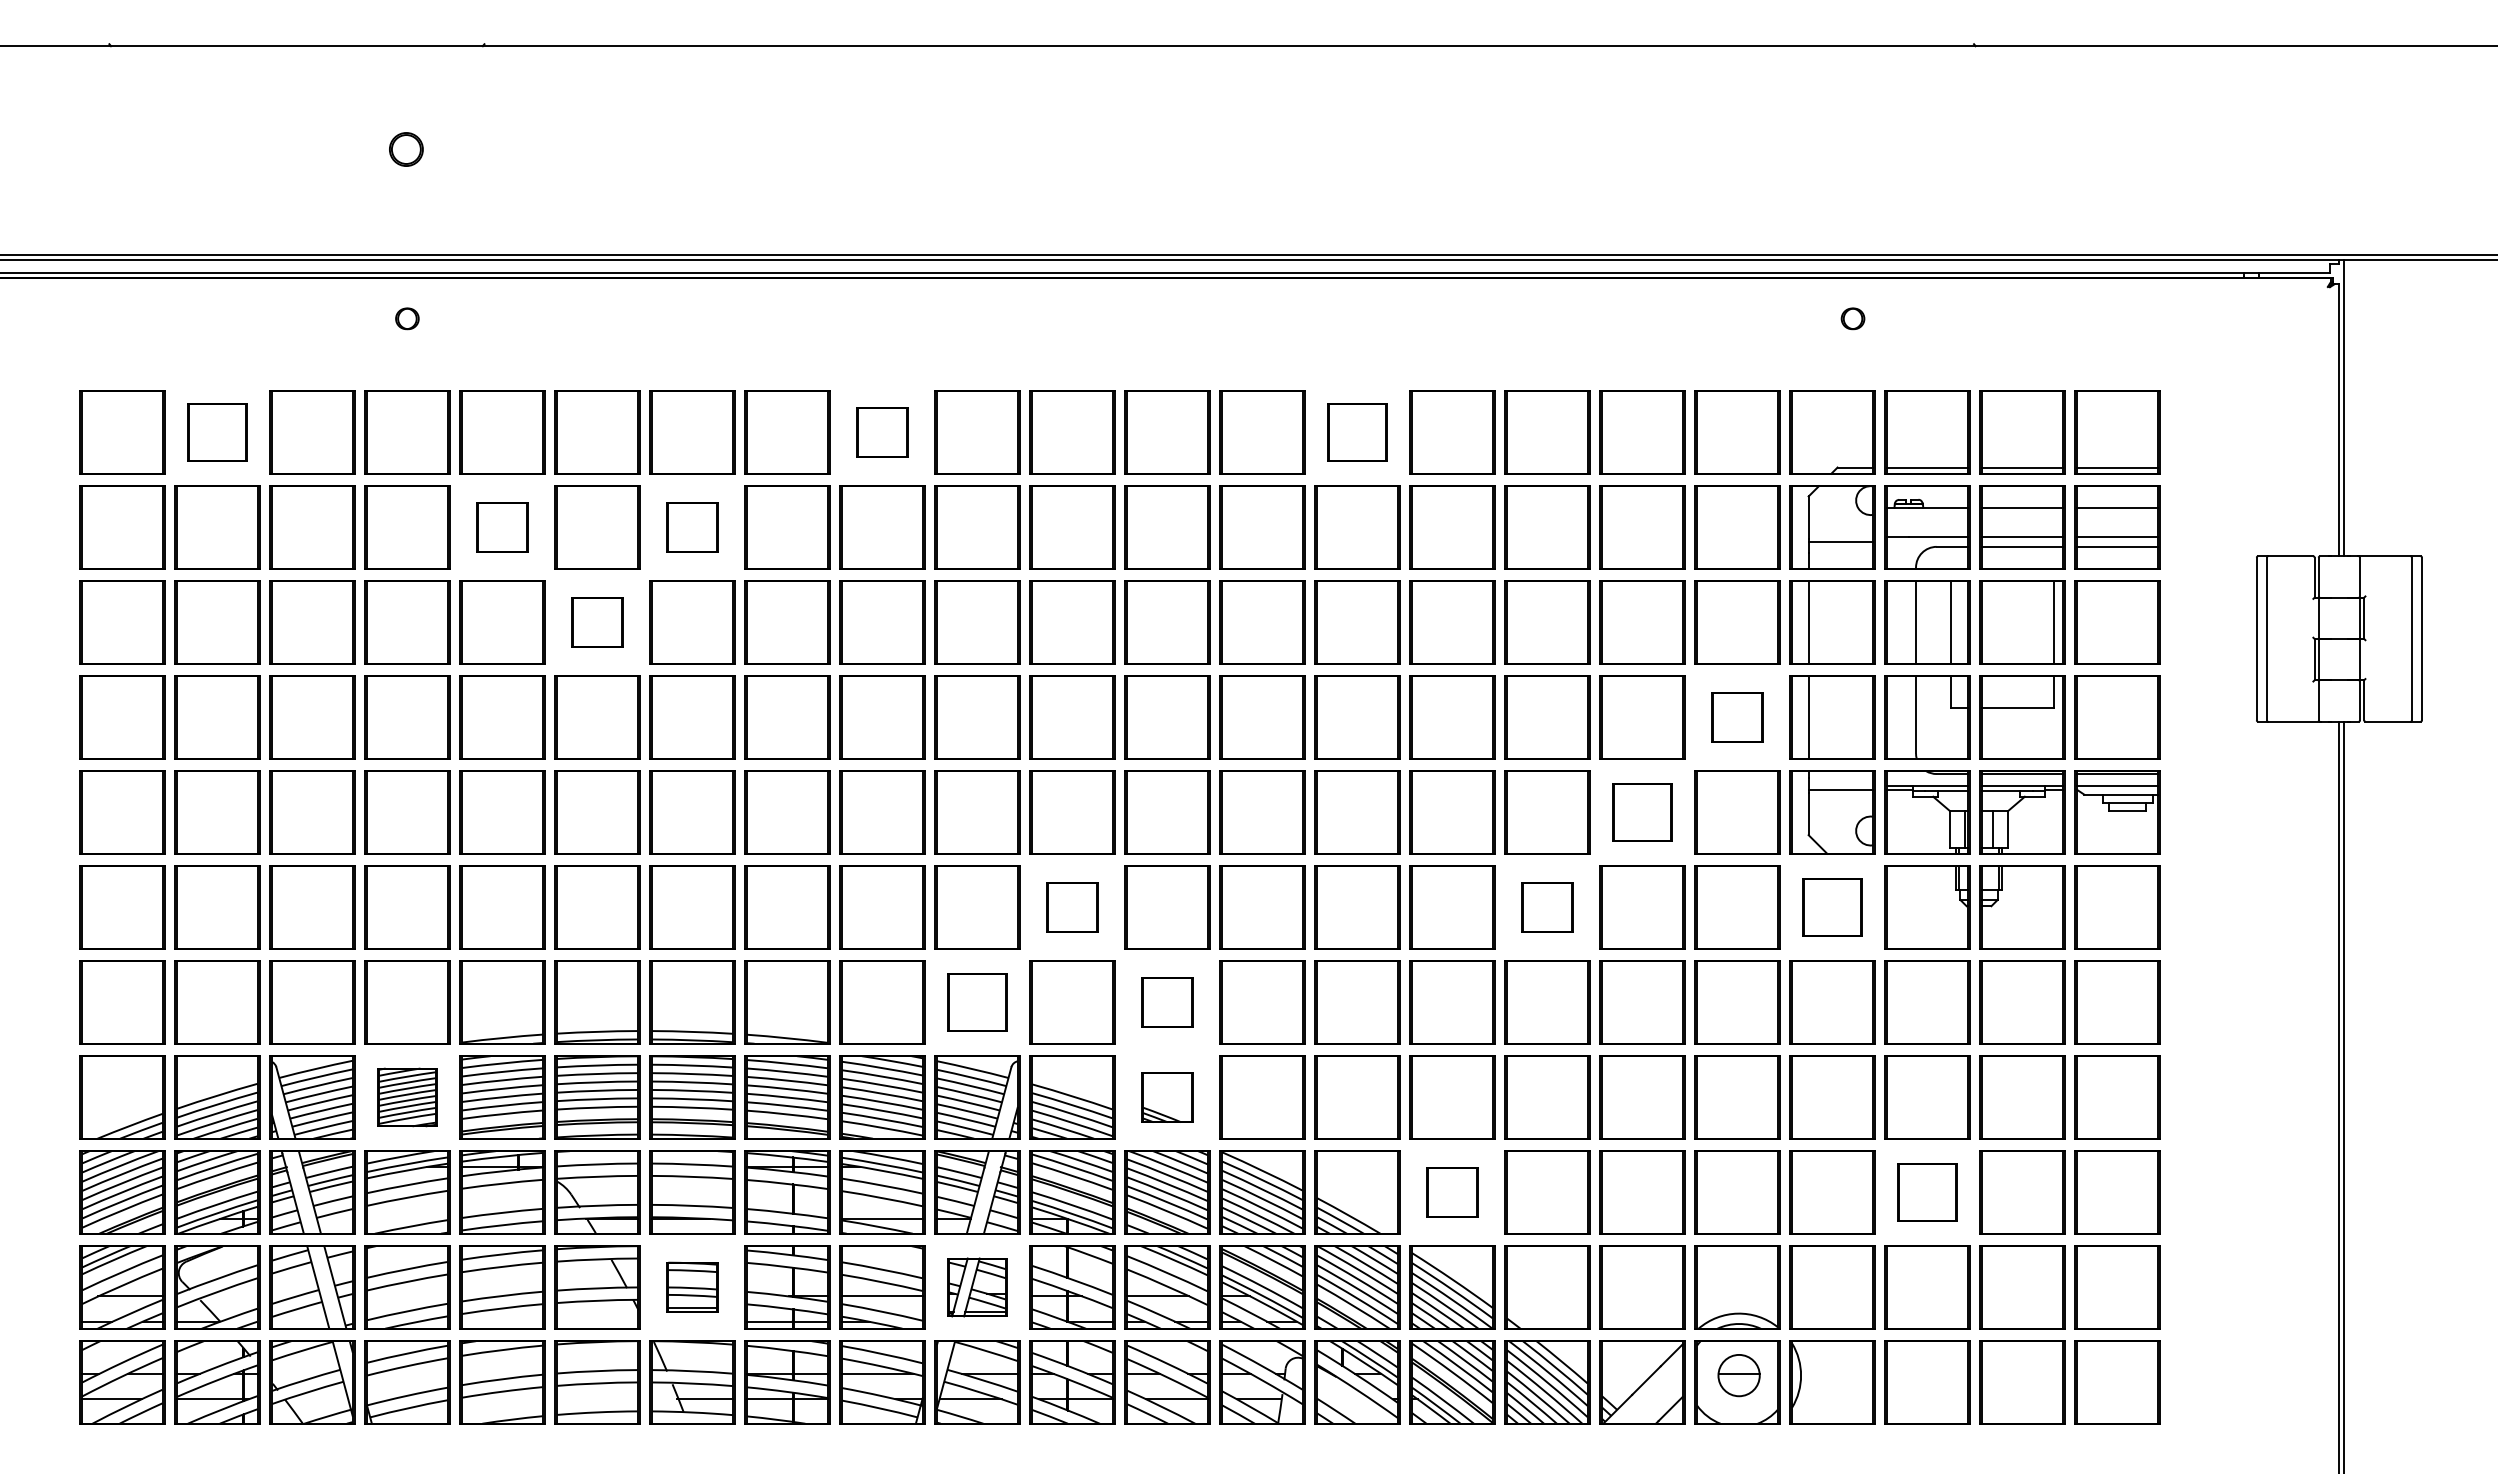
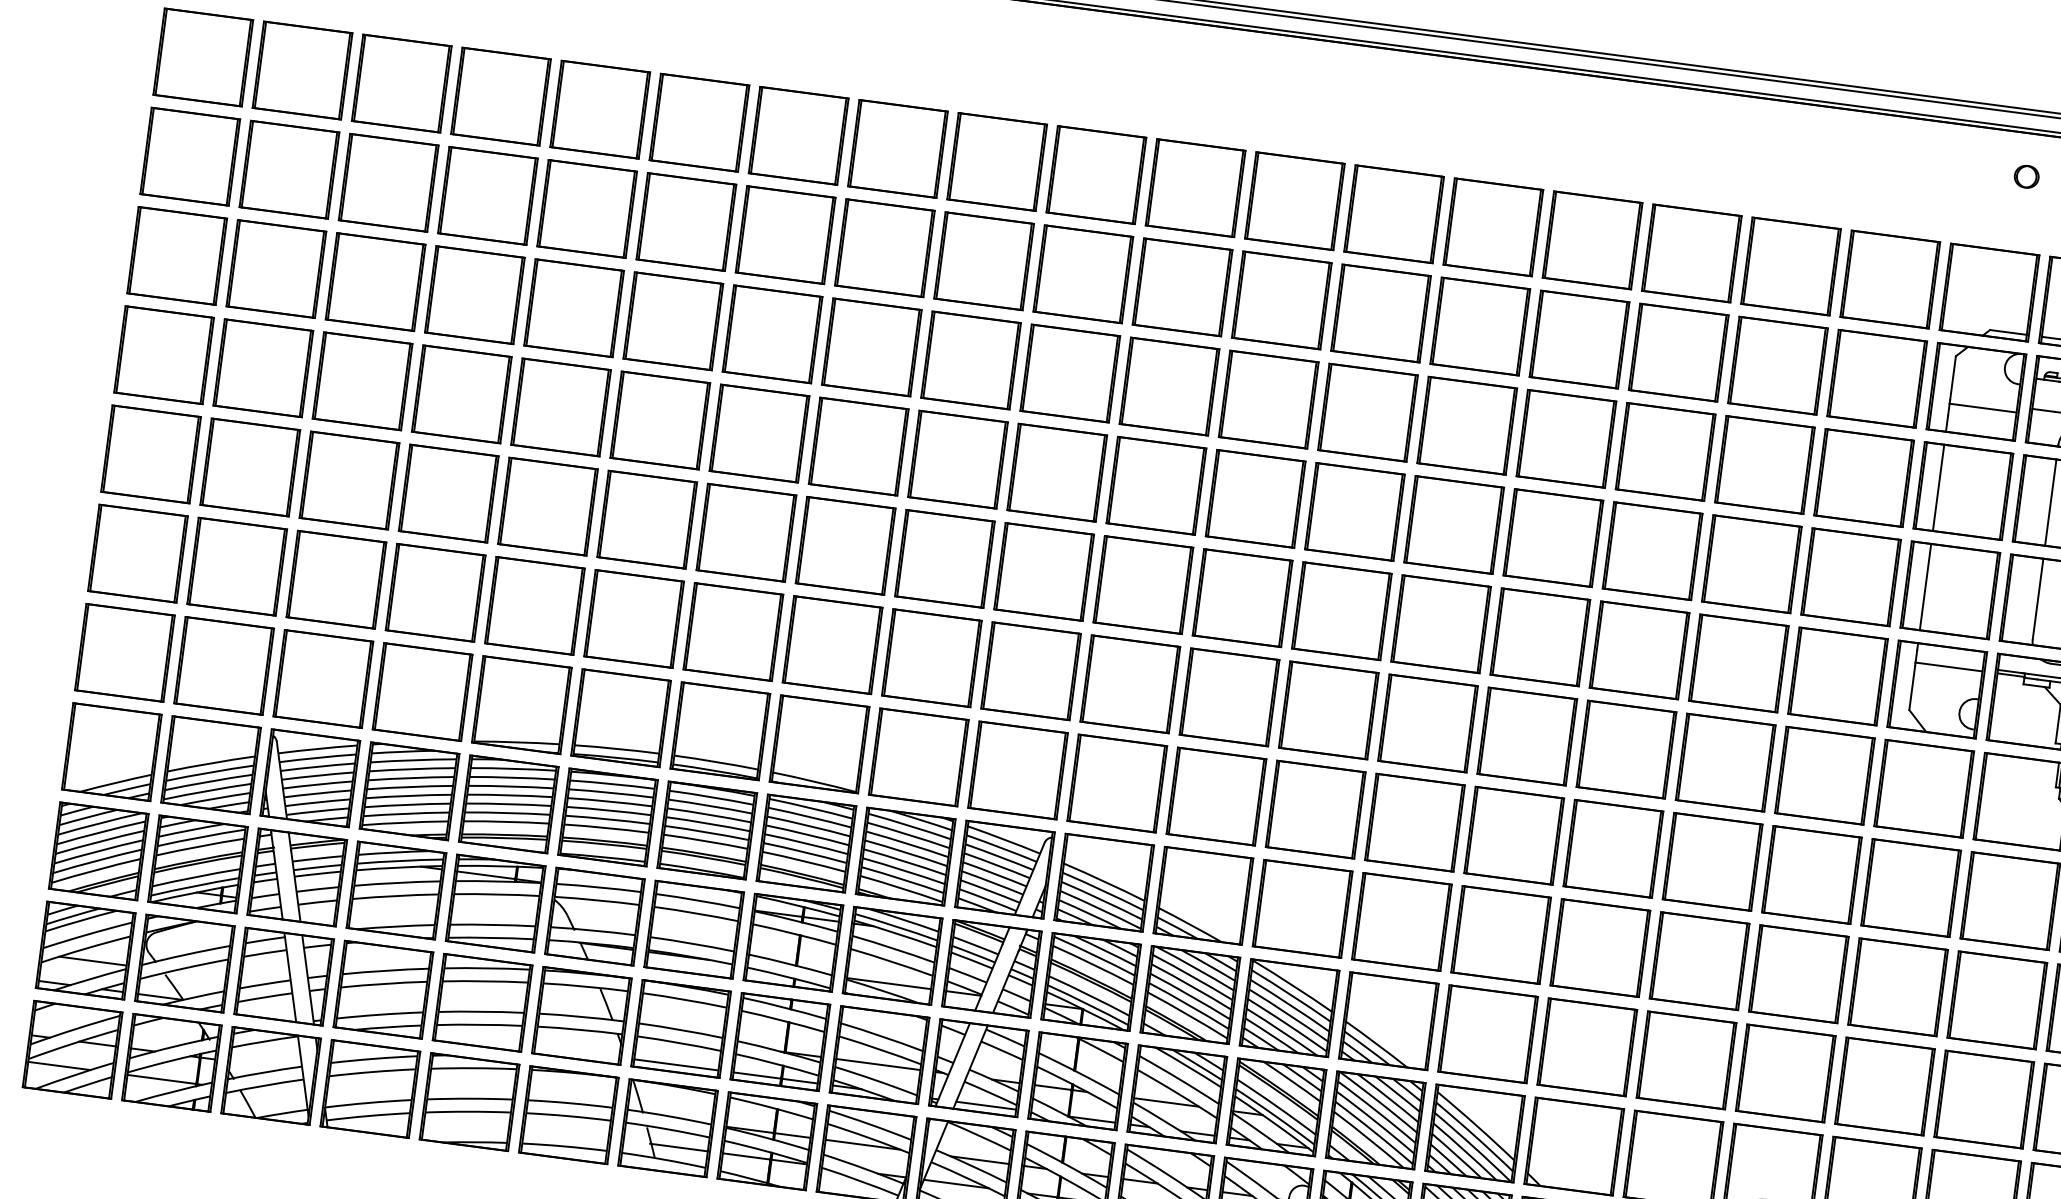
part: (217, 432) -> (302, 70), size x1.43
part: (882, 432) -> (997, 162), size x1.67
part: (1357, 432) -> (1493, 227), size x1.43
part: (502, 527) -> (587, 209), size x1.67
part: (692, 527) -> (785, 235), size x1.67
part: (597, 622) -> (673, 321), size x1.67
part: (1737, 717) -> (1851, 577), size x1.67
part: (1642, 812) -> (1738, 663), size x1.43
part: (1072, 907) -> (1130, 684), size x1.67
part: (1547, 907) -> (1626, 749), size x1.67
part: (1832, 907) -> (1924, 788), size x1.43
part: (977, 1002) -> (1018, 770), size x1.43
part: (1167, 1002) -> (1216, 796), size x1.67
part: (407, 1097) -> (409, 791), size x1.43
part: (1167, 1097) -> (1203, 895), size x1.67
part: (1452, 1192) -> (1488, 1034), size x1.67
part: (1927, 1192) -> (1984, 1099), size x1.43
part: (692, 1287) -> (681, 1029), size x1.67
part: (977, 1287) -> (978, 1068), size x1.43

